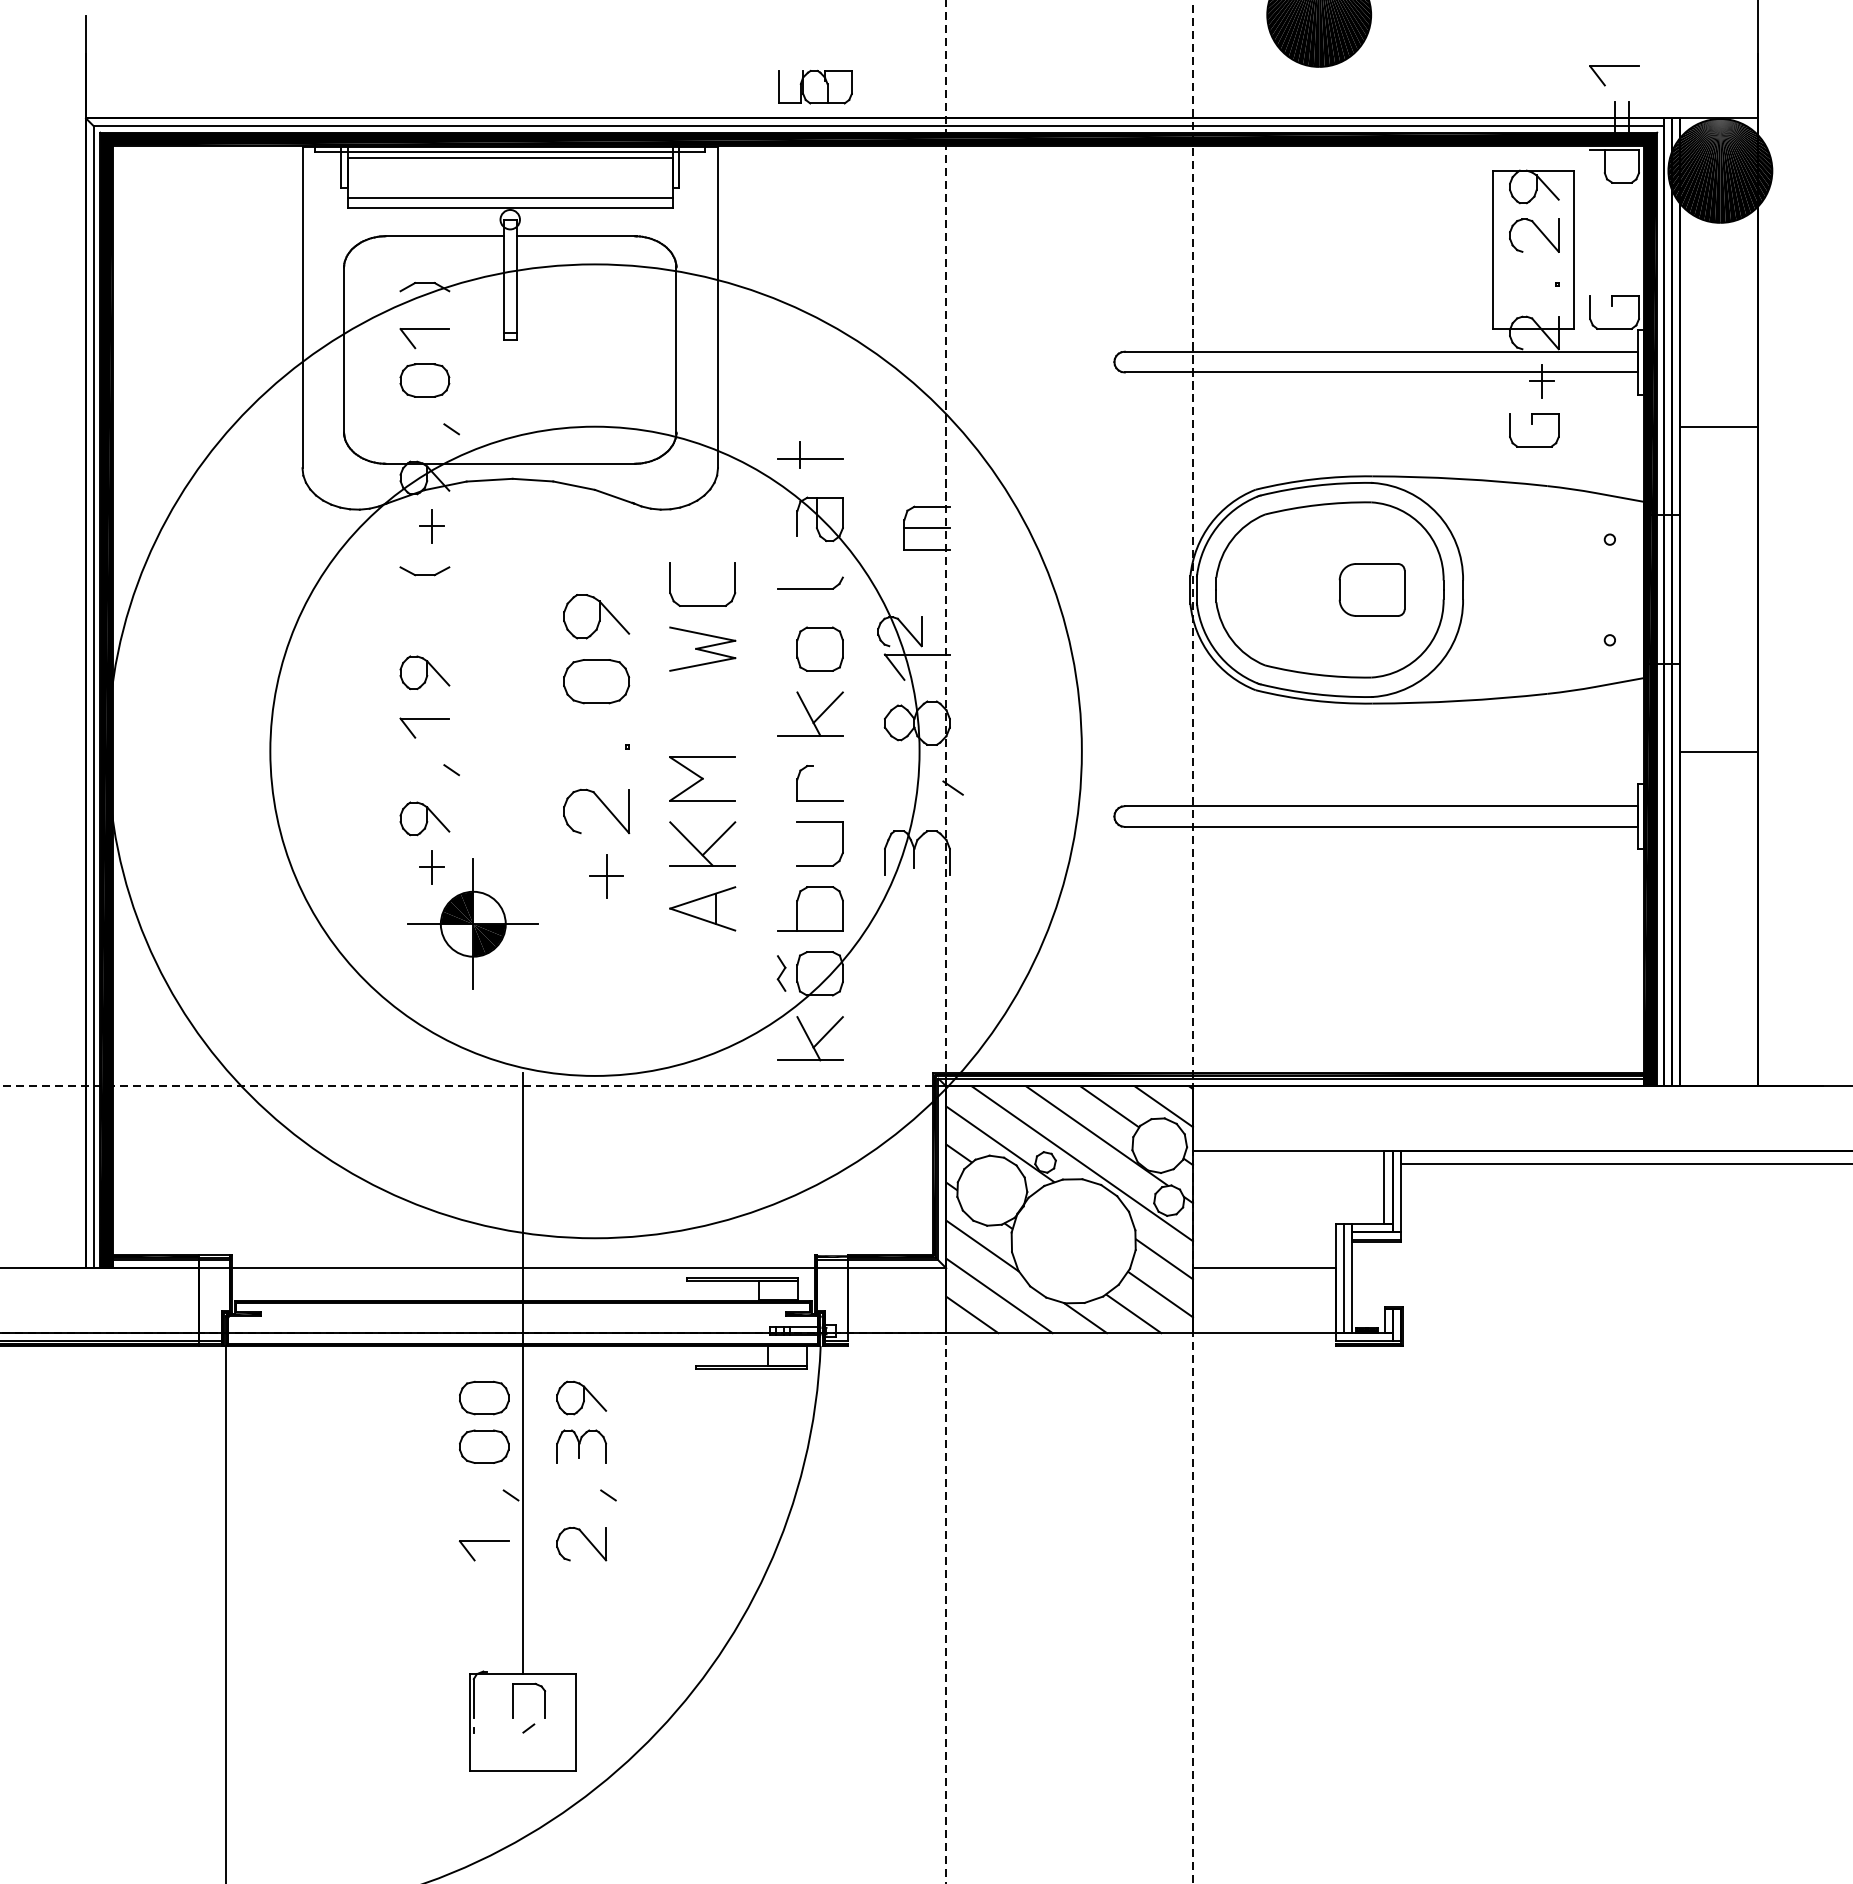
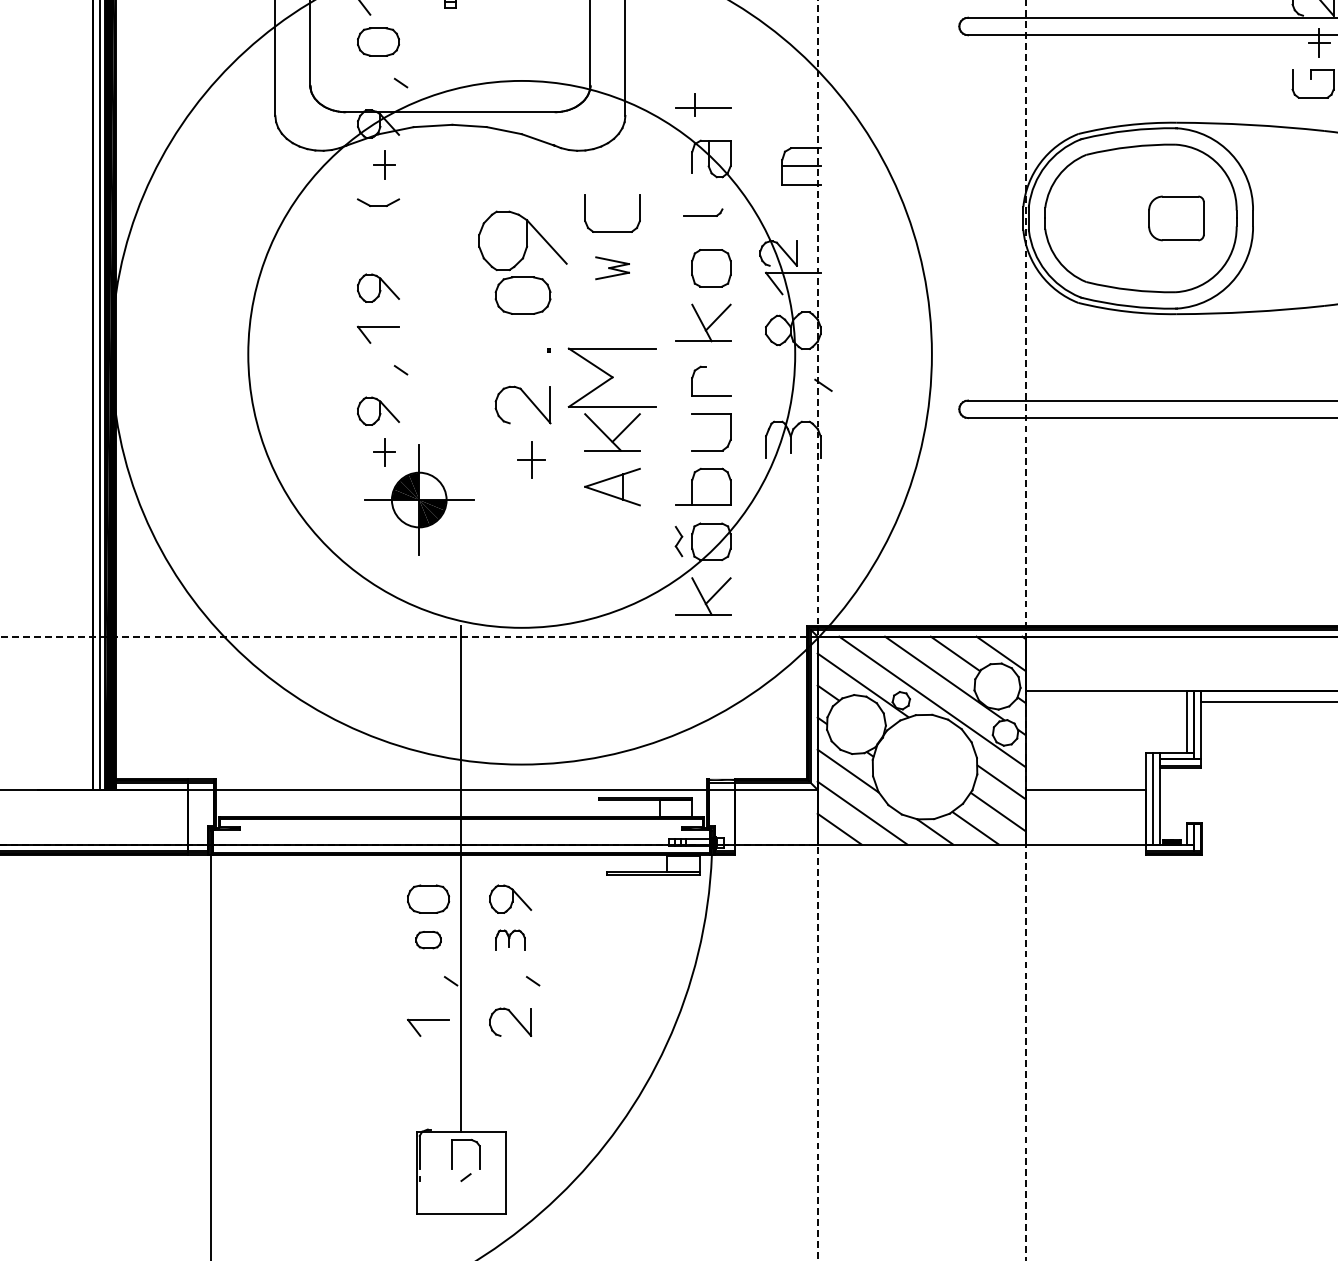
part: (810, 582) -> (703, 212), size x0.7
part: (596, 616) -> (523, 240), size x1.6
part: (702, 648) -> (612, 267), size x0.6
part: (702, 778) -> (612, 377), size x1.6
part: (484, 1446) -> (428, 939), size x0.6
part: (581, 1446) -> (510, 939), size x0.7

